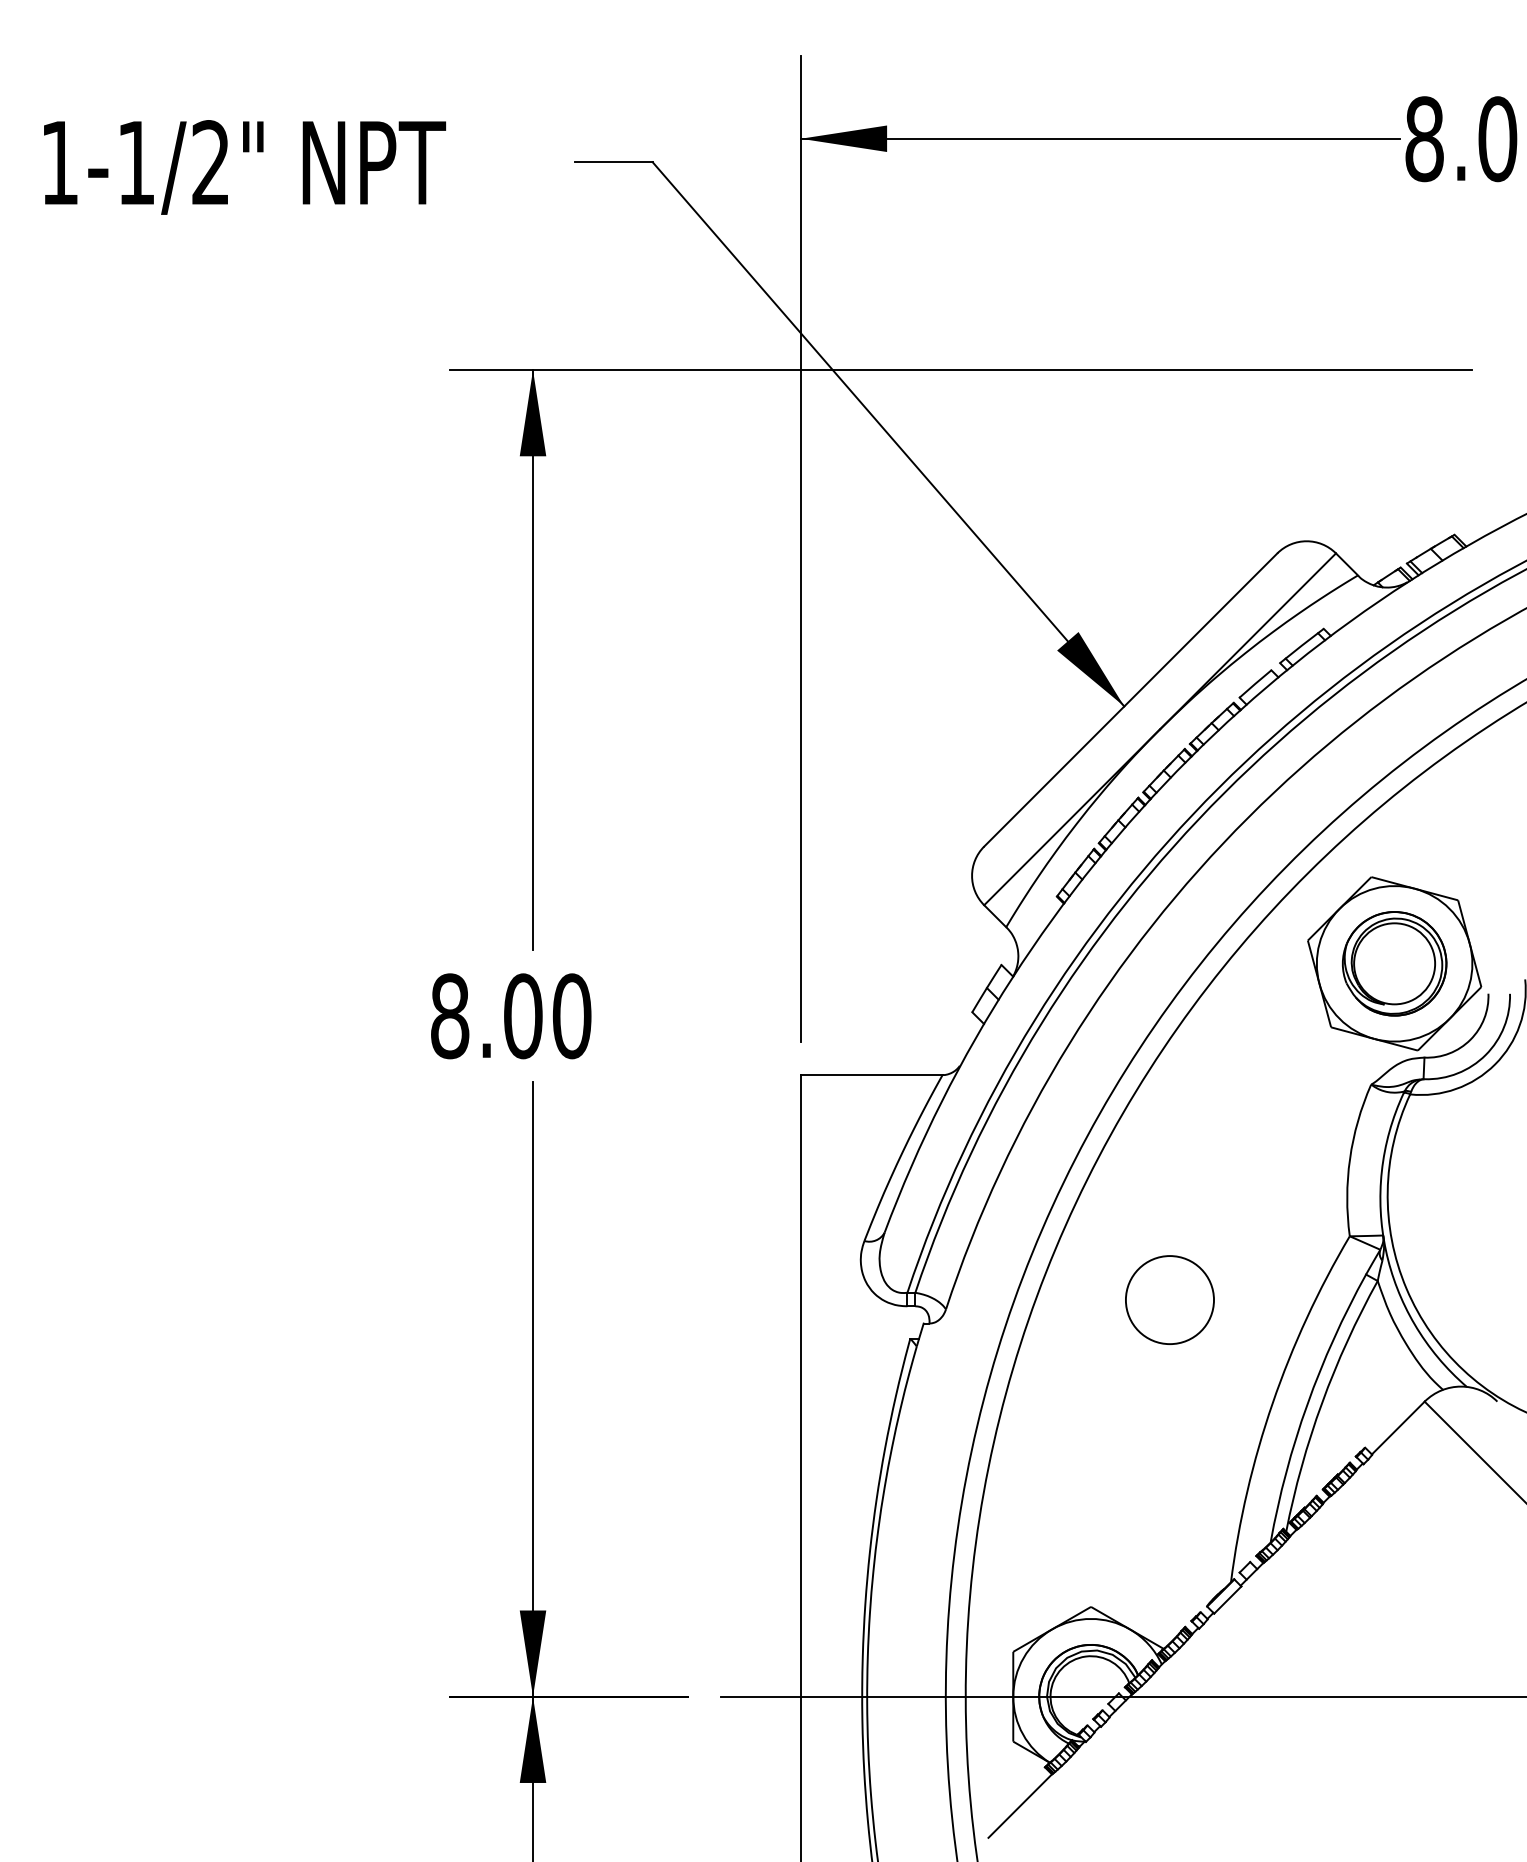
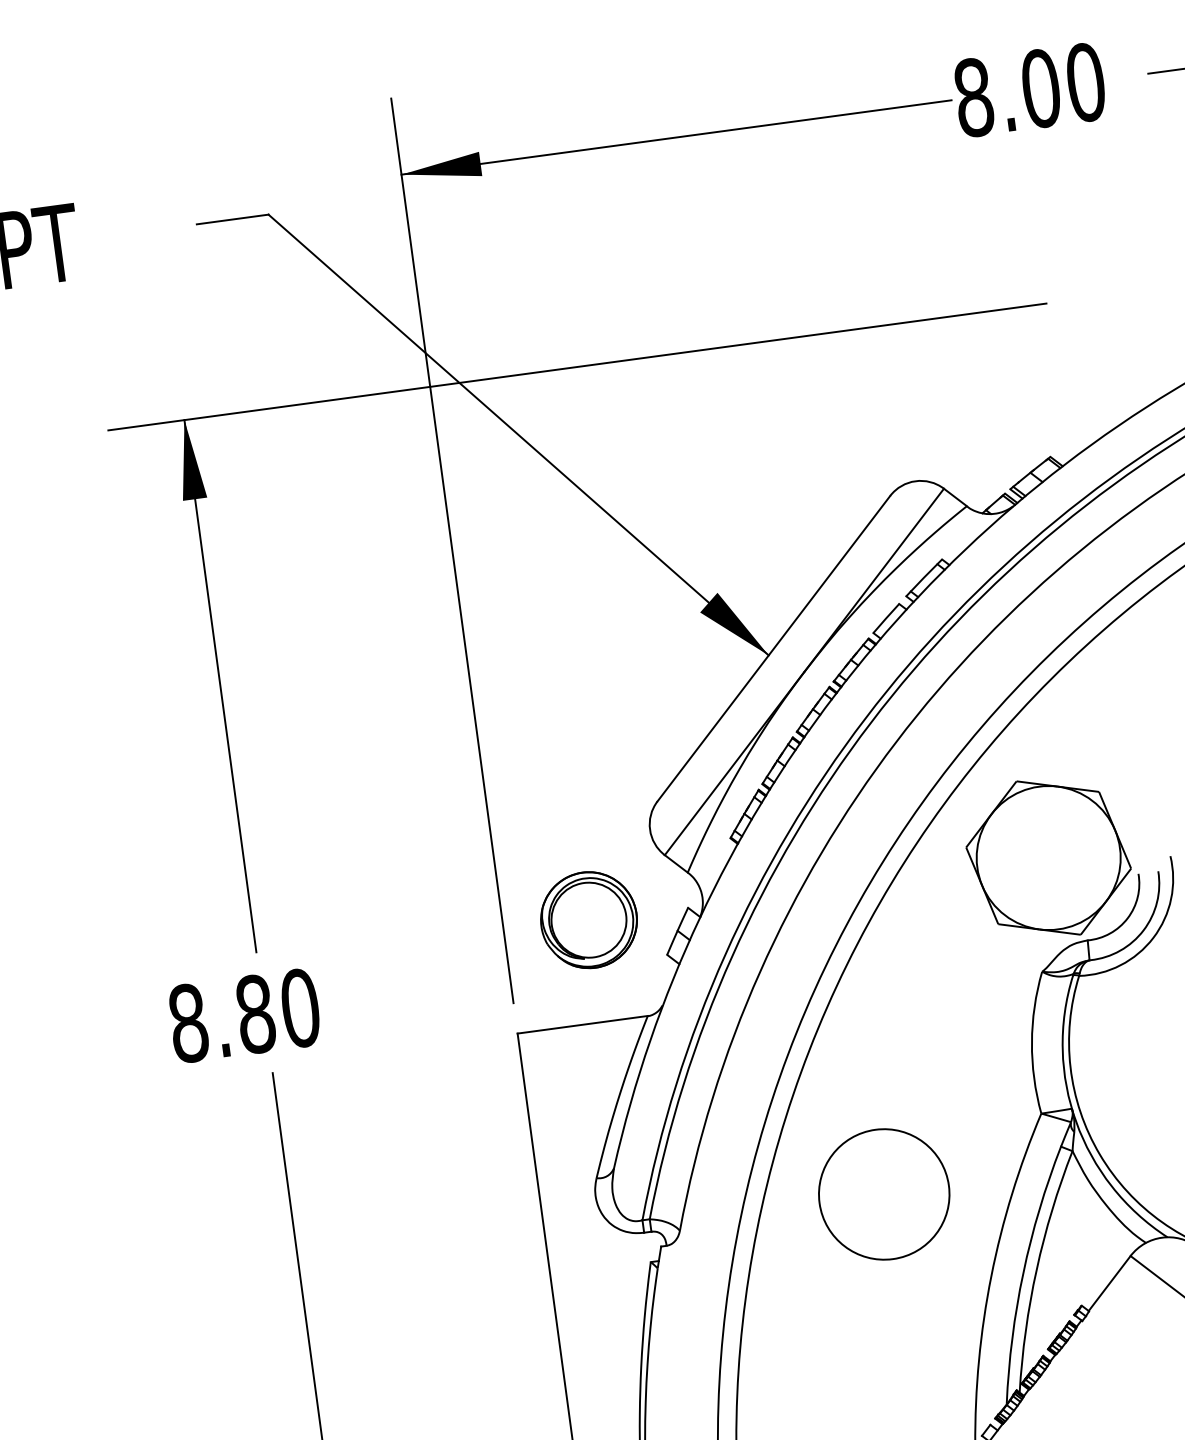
part: (1394, 963) -> (588, 919), moved
text: (523, 1016) -> (255, 1014), 8.00 -> 8.80
circle: (1169, 1300) -> (883, 1194), size x1.6

